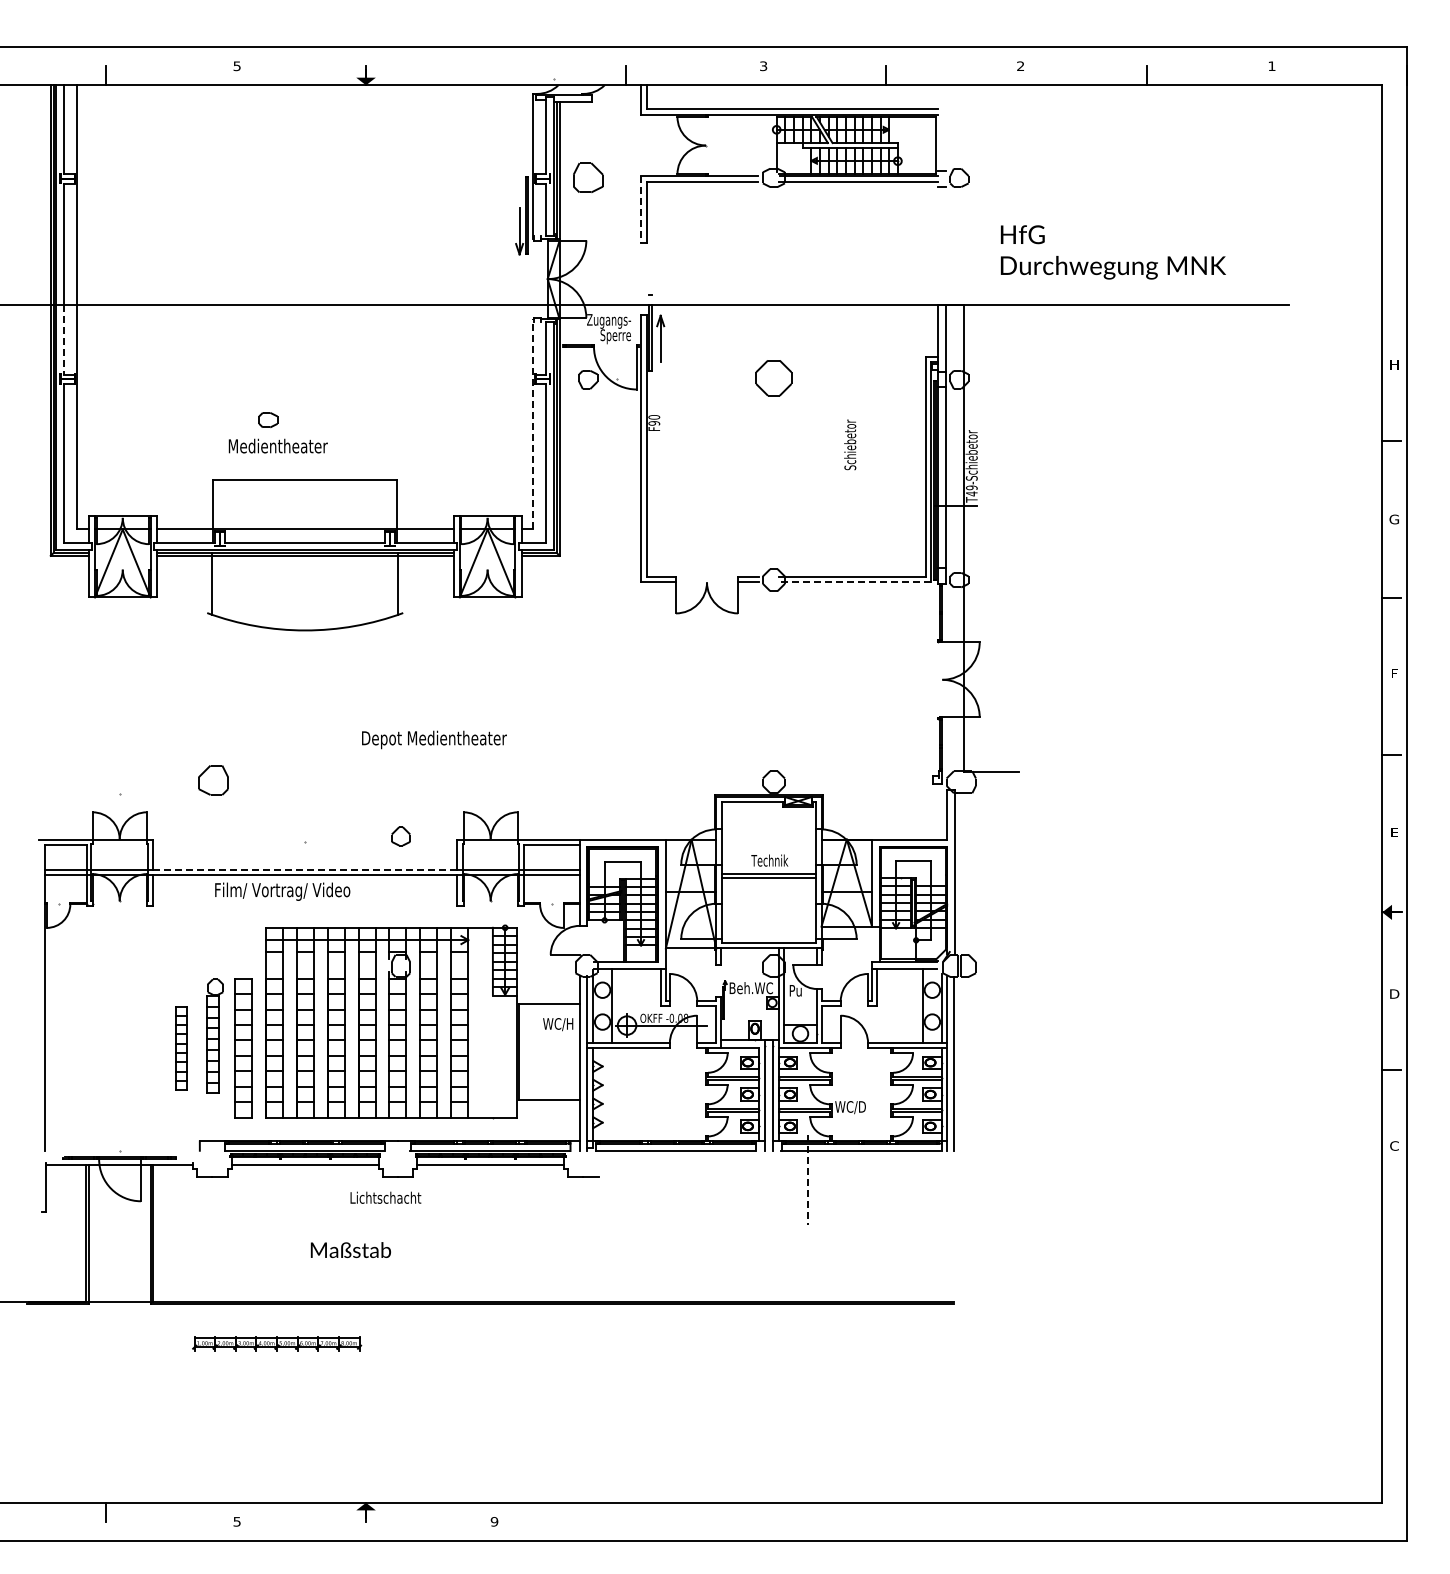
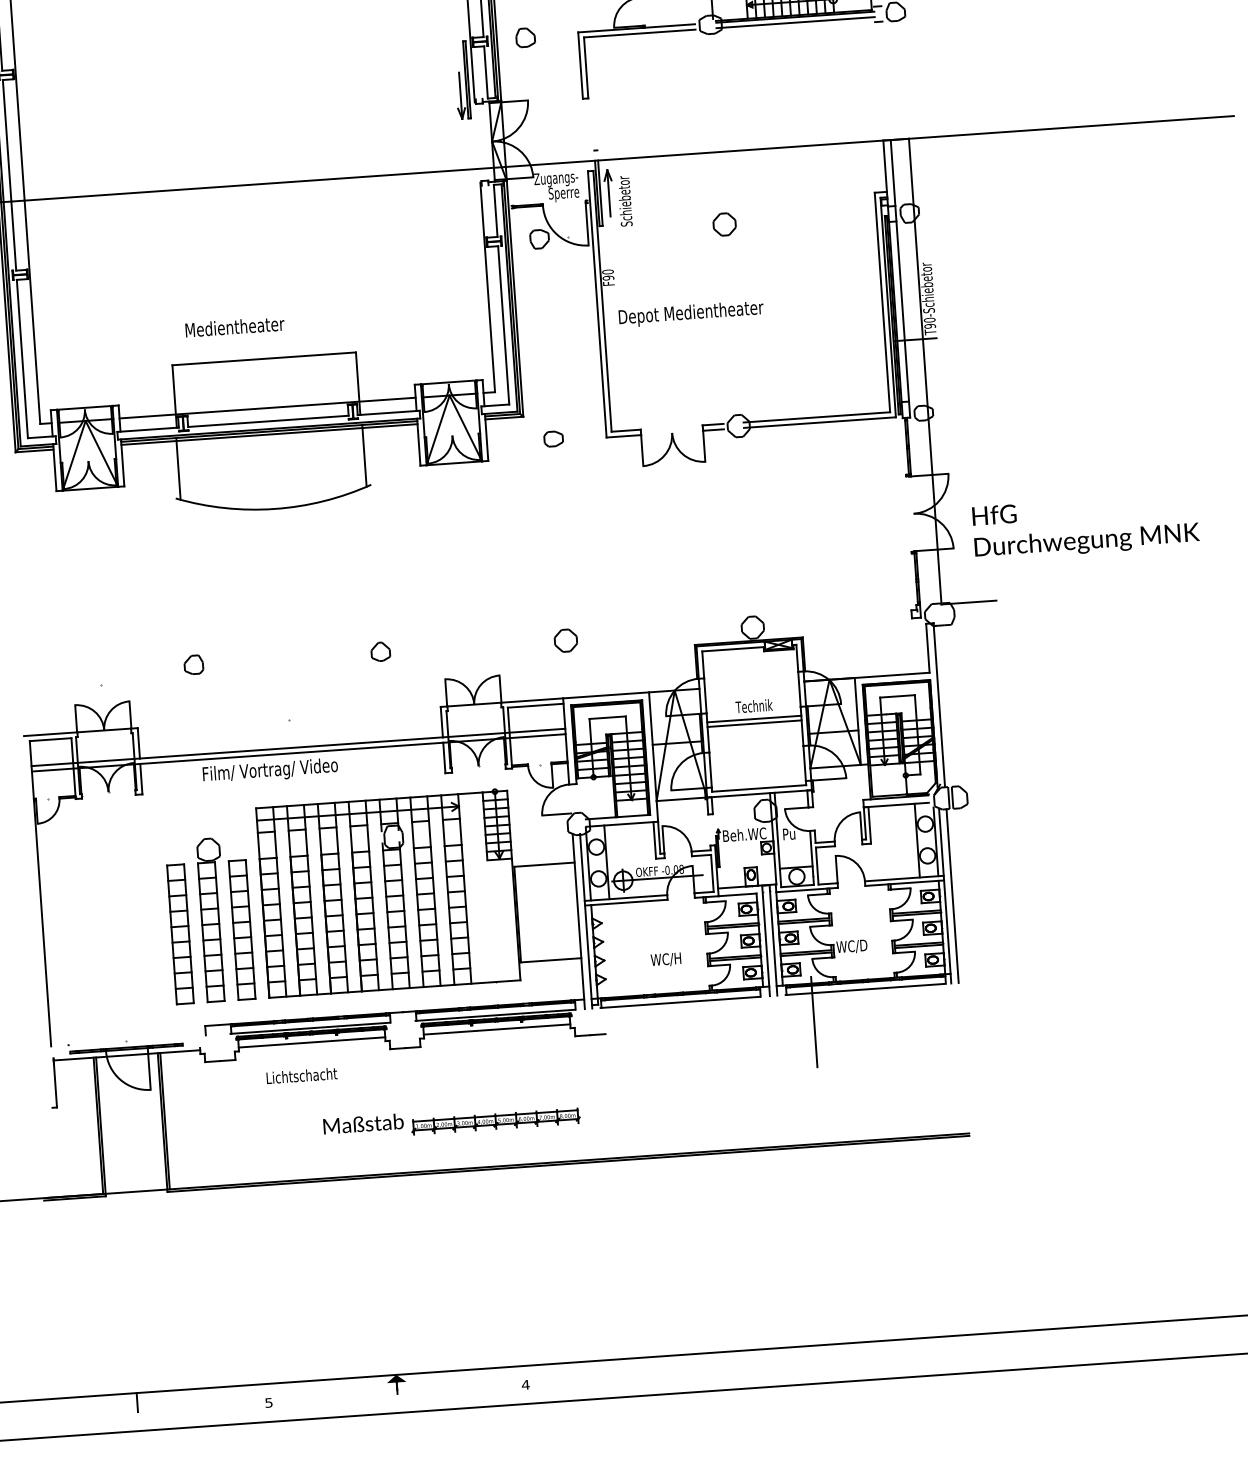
part: (588, 177) -> (525, 37), size x0.62
line: (641, 210) -> (580, 66), dashed -> solid
text: (1113, 252) -> (1086, 526), moved
line: (63, 340) -> (13, 236), dashed -> solid
part: (773, 377) -> (724, 223), size x0.62
part: (268, 420) -> (553, 439), moved
line: (533, 423) -> (487, 286), dashed -> solid
text: (850, 444) -> (625, 200), moved
text: (971, 490) -> (929, 322), T49-Schiebetor -> T90-Schiebetor
line: (854, 582) -> (819, 422), dashed -> solid
text: (434, 739) -> (691, 313), moved
part: (213, 780) -> (193, 665), size x0.62
part: (586, 781) -> (565, 640), added
part: (400, 836) -> (380, 651), moved
line: (305, 870) -> (291, 748), dashed -> solid
text: (558, 1024) -> (666, 959), moved
part: (215, 1036) -> (213, 920), size x1.43
part: (181, 1048) -> (180, 934), size x1.67
line: (807, 1180) -> (814, 1022), dashed -> solid
text: (385, 1197) -> (301, 1075), moved
part: (277, 1343) -> (496, 1121), moved
text: (494, 1521) -> (525, 1384), 9 -> 4

